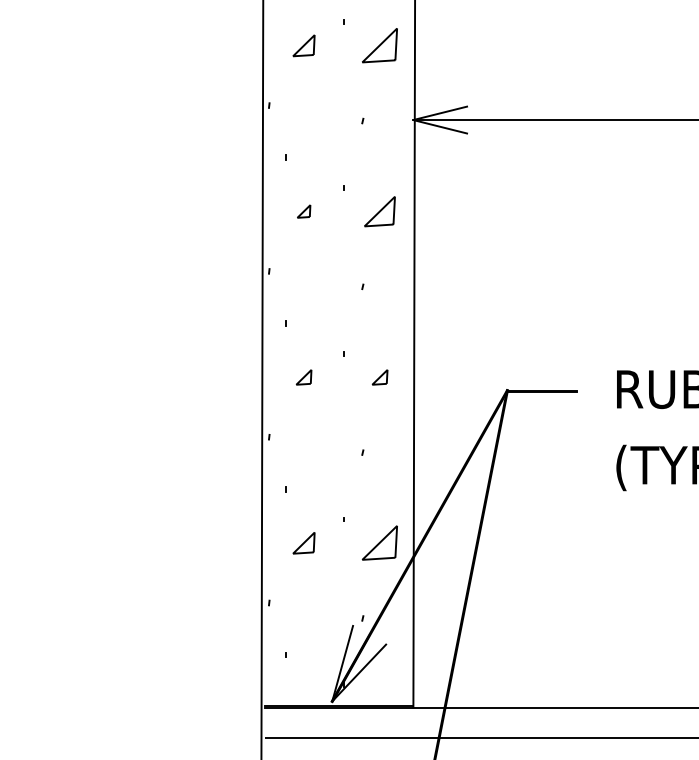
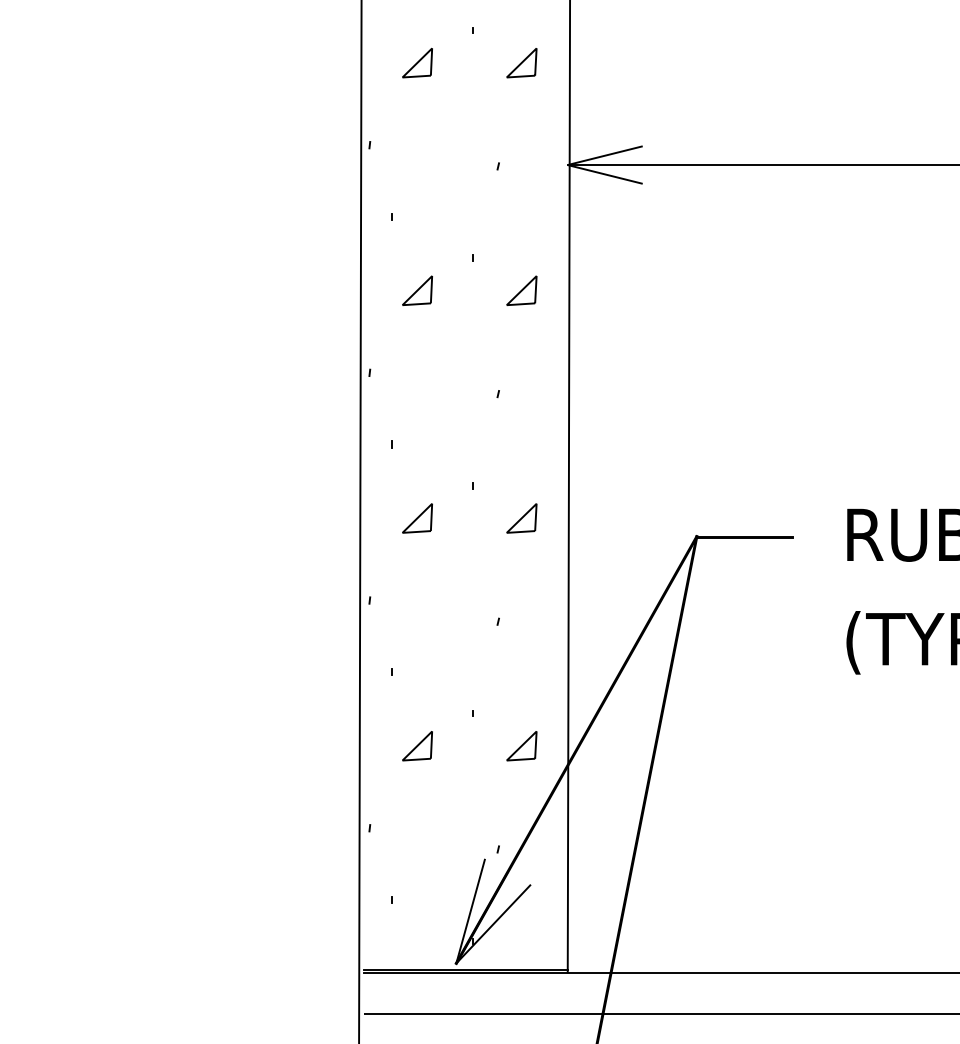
part: (379, 46) -> (521, 63), size x0.62
part: (303, 211) -> (417, 290), size x1.67
part: (379, 211) -> (521, 290), size x0.71
part: (303, 377) -> (417, 518), size x1.43
part: (379, 377) -> (521, 518), size x1.43
part: (379, 543) -> (521, 746), size x0.62

